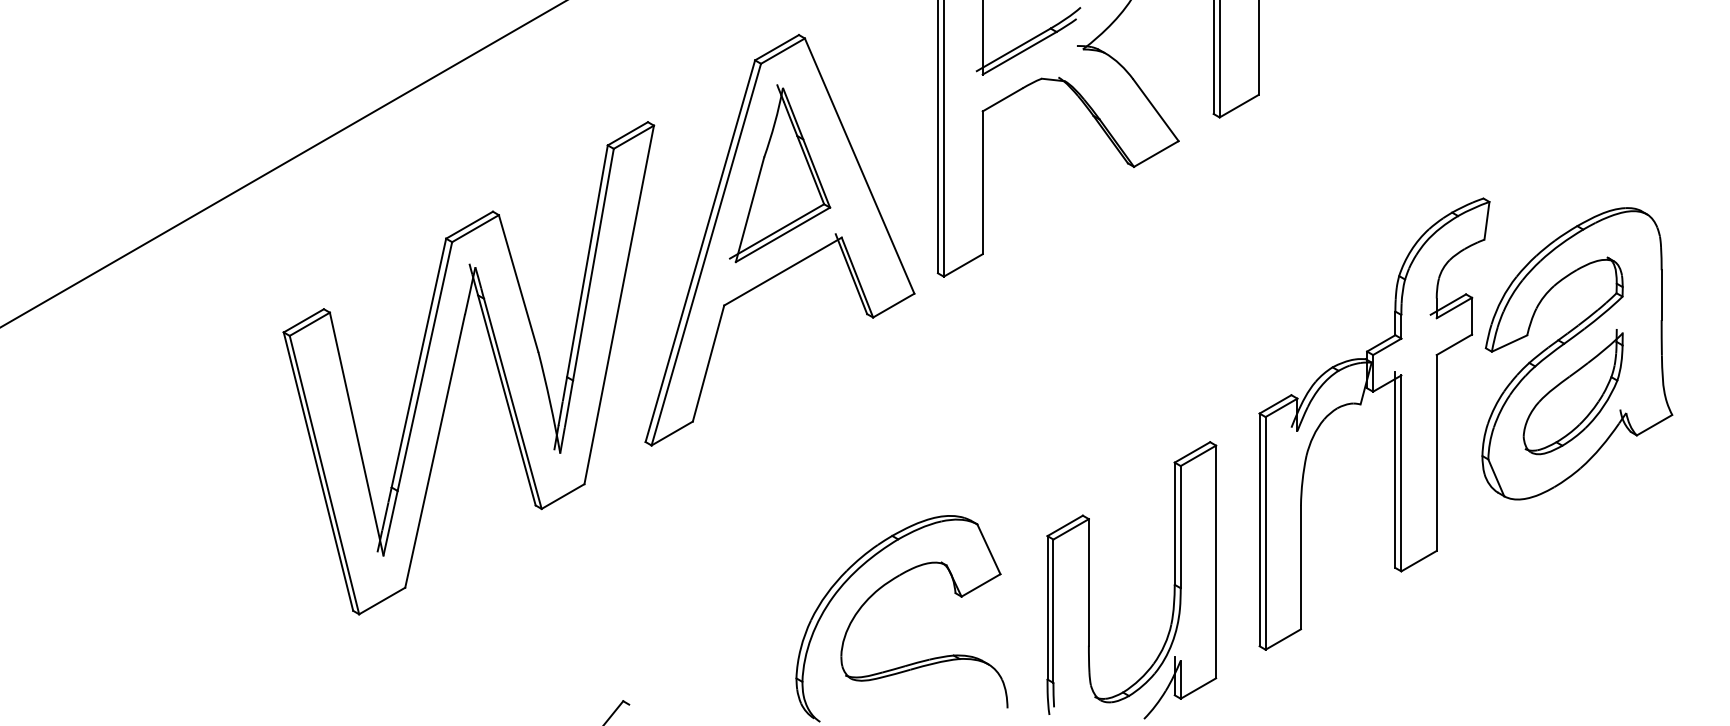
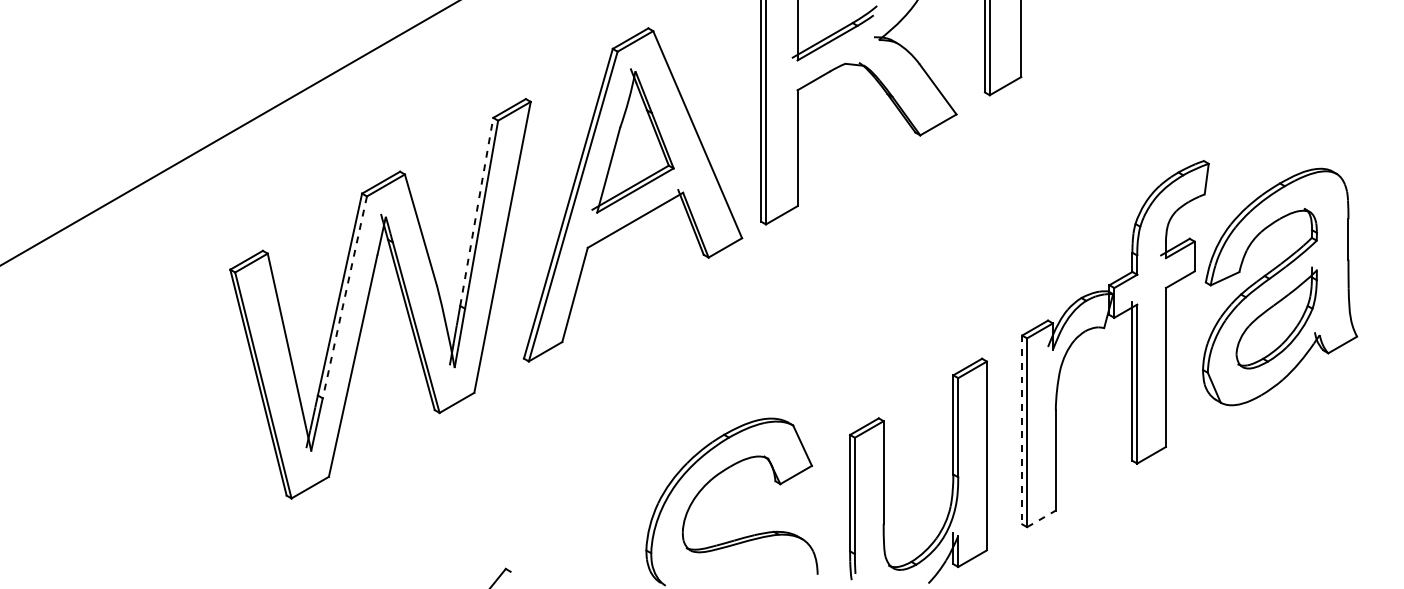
line: (587, 261) -> (476, 212), solid -> dashed
line: (424, 367) -> (344, 298), solid -> dashed
line: (1259, 530) -> (1022, 430), solid -> dashed
line: (1283, 639) -> (1041, 518), solid -> dashed

